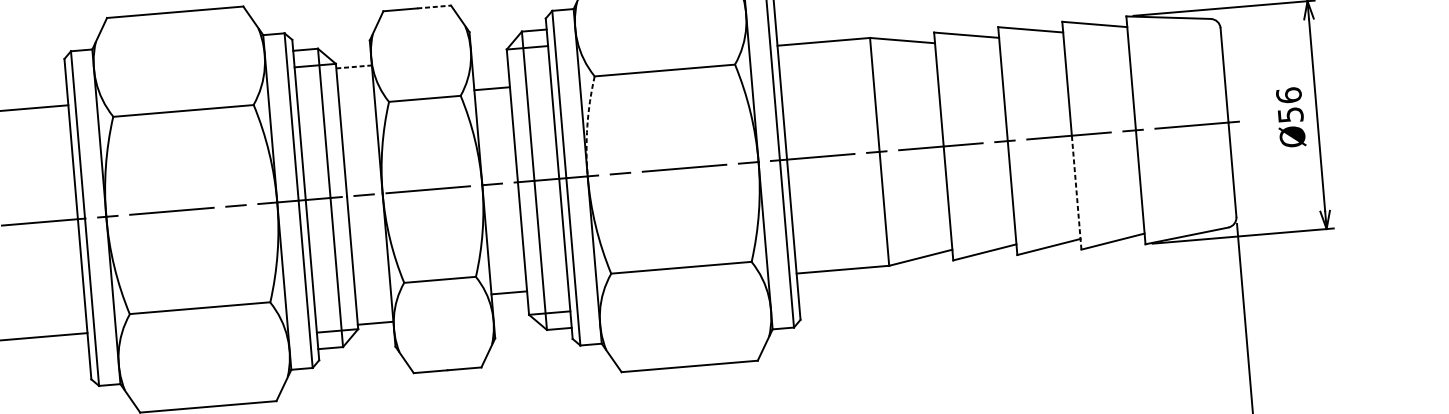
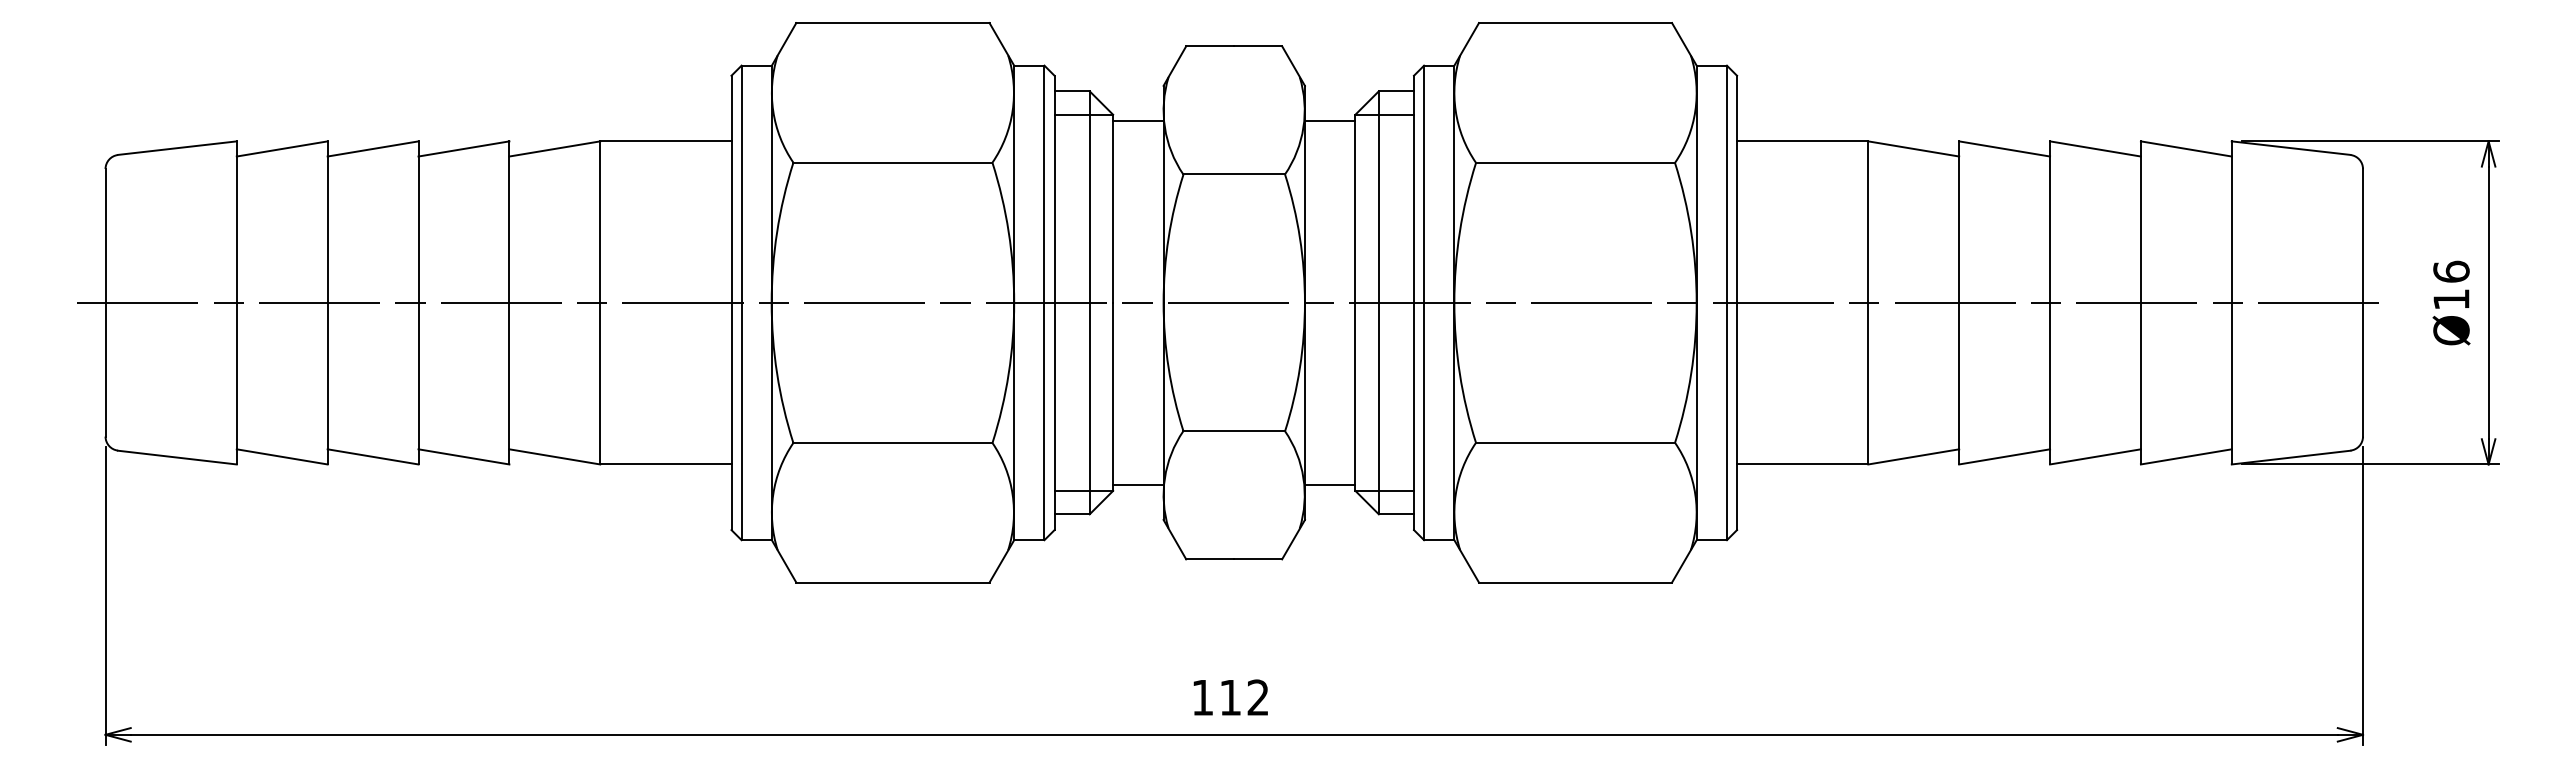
line: (434, 7) -> (1258, 46), dashed -> solid
line: (354, 67) -> (1138, 121), dashed -> solid
line: (491, 88) -> (1329, 121), moved
text: (1290, 114) -> (2451, 299), Ø56 -> Ø16
arc: (587, 126) -> (1459, 232), dashed -> solid
line: (1076, 192) -> (2140, 383), dashed -> solid
line: (508, 292) -> (1329, 484), moved

